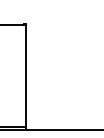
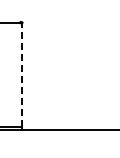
line: (26, 75) -> (22, 74), solid -> dashed

